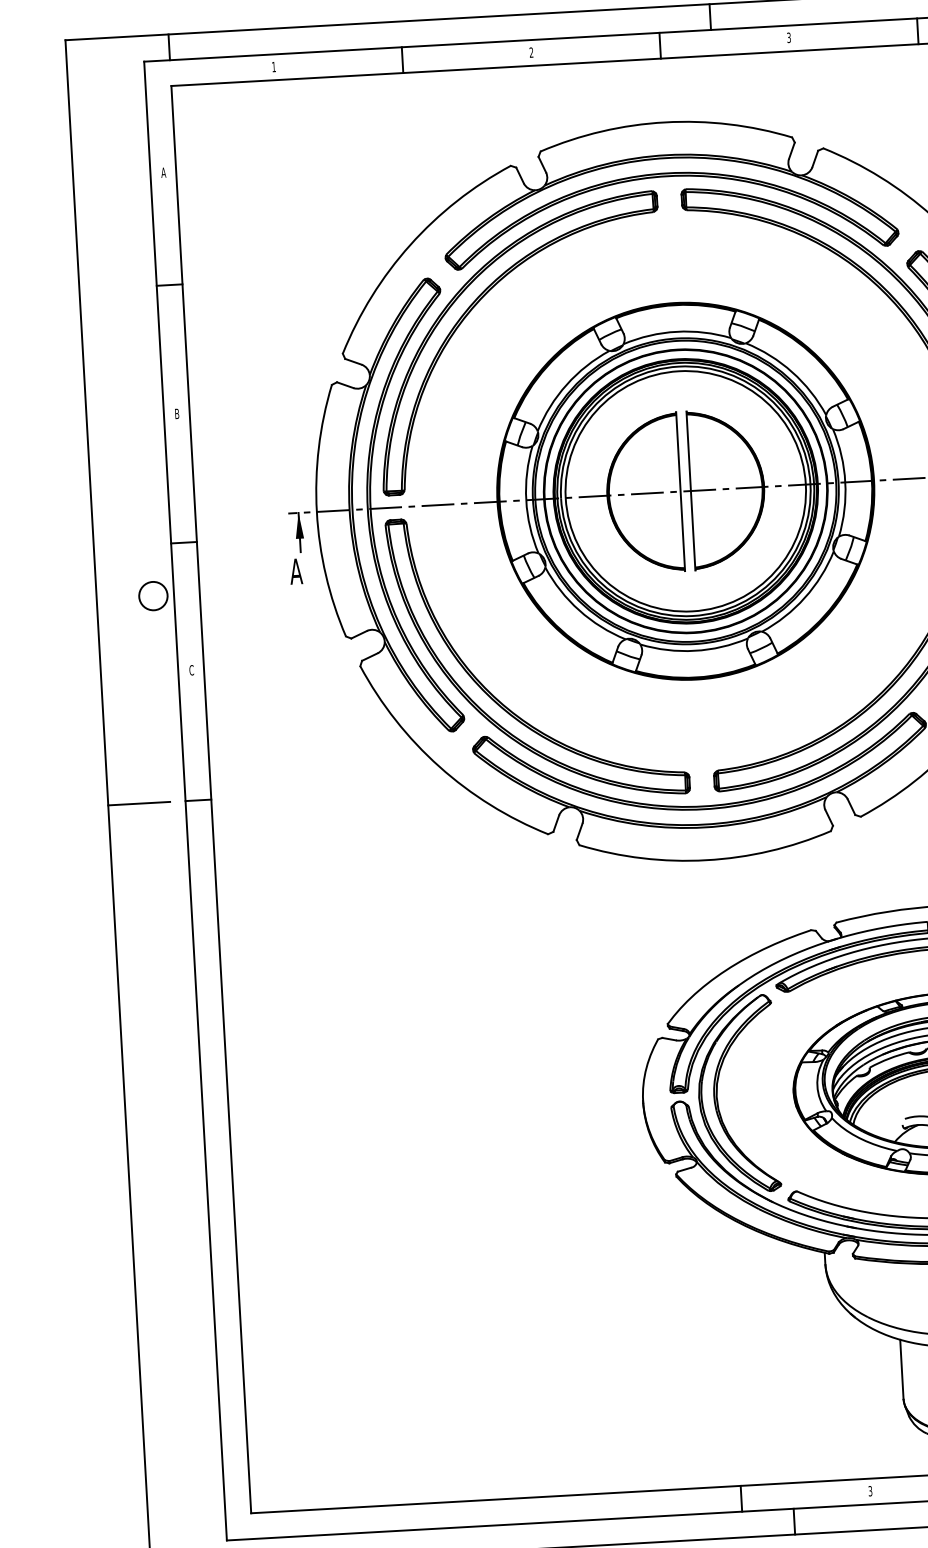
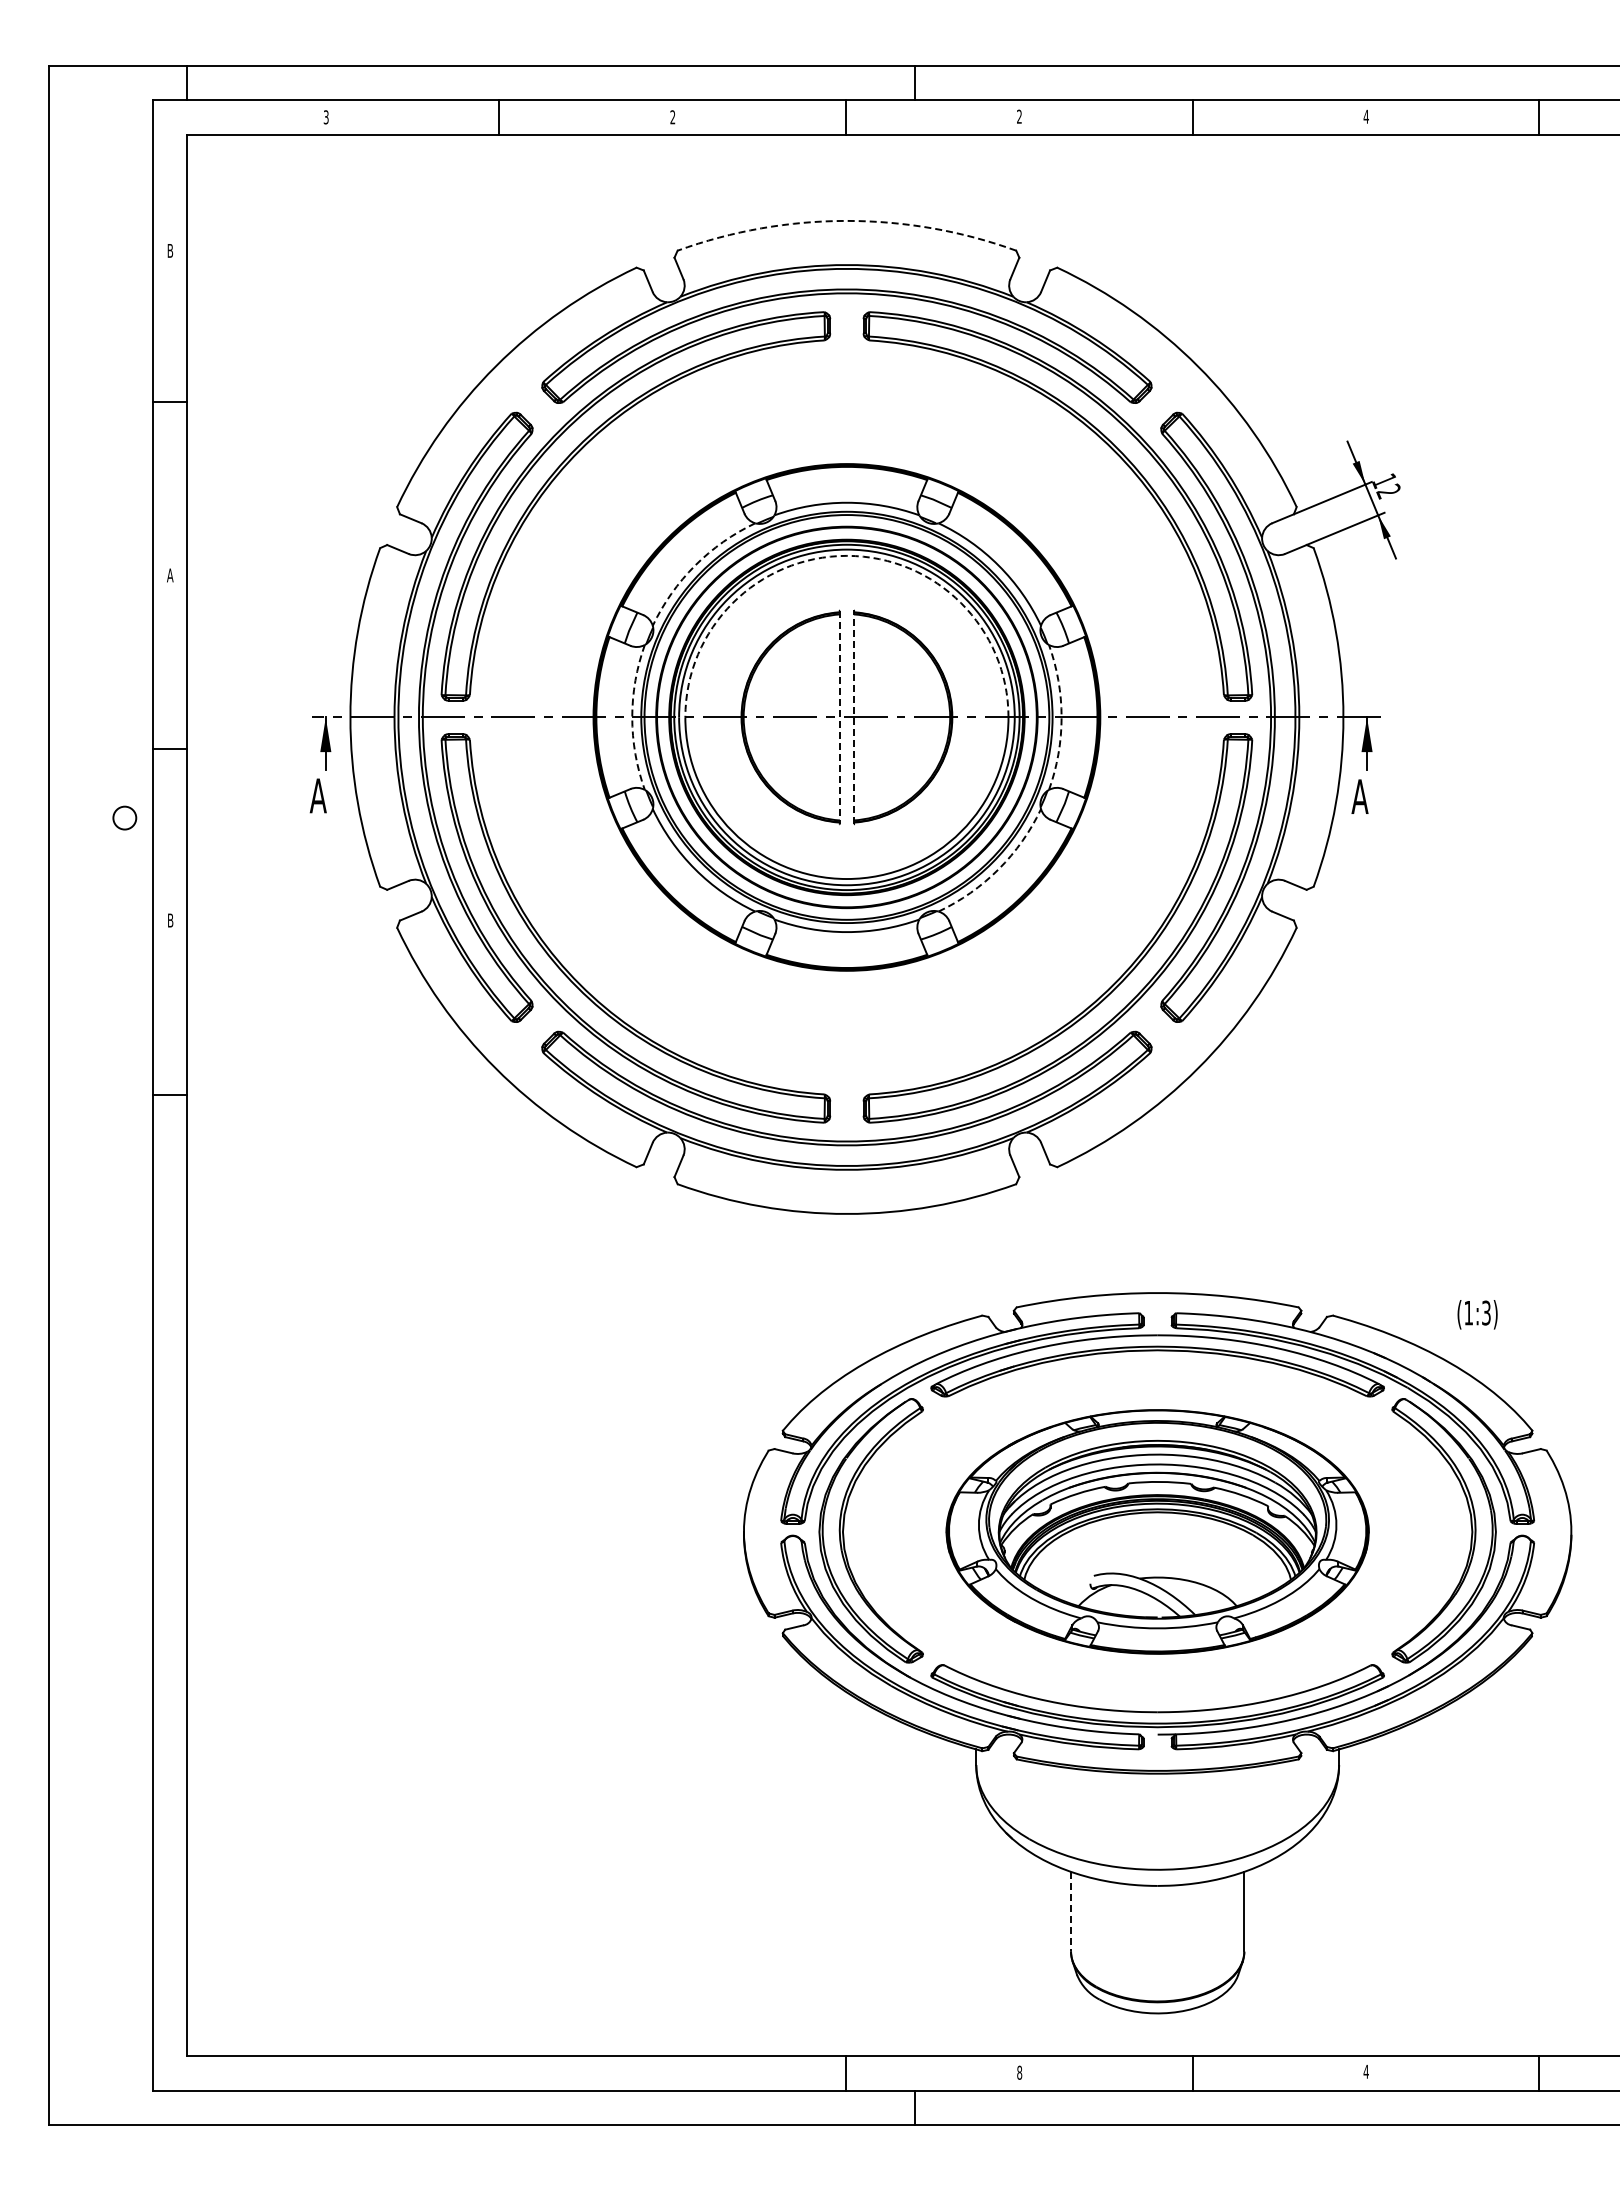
text: (789, 38) -> (1019, 117), 3 -> 2
text: (273, 67) -> (325, 117), 1 -> 3
arc: (664, 122) -> (846, 220), solid -> dashed
text: (163, 172) -> (170, 250), A -> B
arc: (678, 371) -> (846, 555), solid -> dashed
arc: (566, 384) -> (695, 565), solid -> dashed
text: (177, 413) -> (170, 575), B -> A
arc: (845, 482) -> (1061, 717), solid -> dashed
line: (680, 491) -> (839, 717), solid -> dashed
line: (690, 491) -> (853, 717), solid -> dashed
arc: (526, 500) -> (632, 717), solid -> dashed
circle: (153, 596) -> (124, 818), size x0.6
arc: (804, 598) -> (998, 869), solid -> dashed
text: (191, 670) -> (170, 920), C -> B
line: (138, 803) -> (89, 1095), removed
line: (901, 1369) -> (1070, 1911), solid -> dashed
text: (870, 1491) -> (1019, 2072), 3 -> 8

